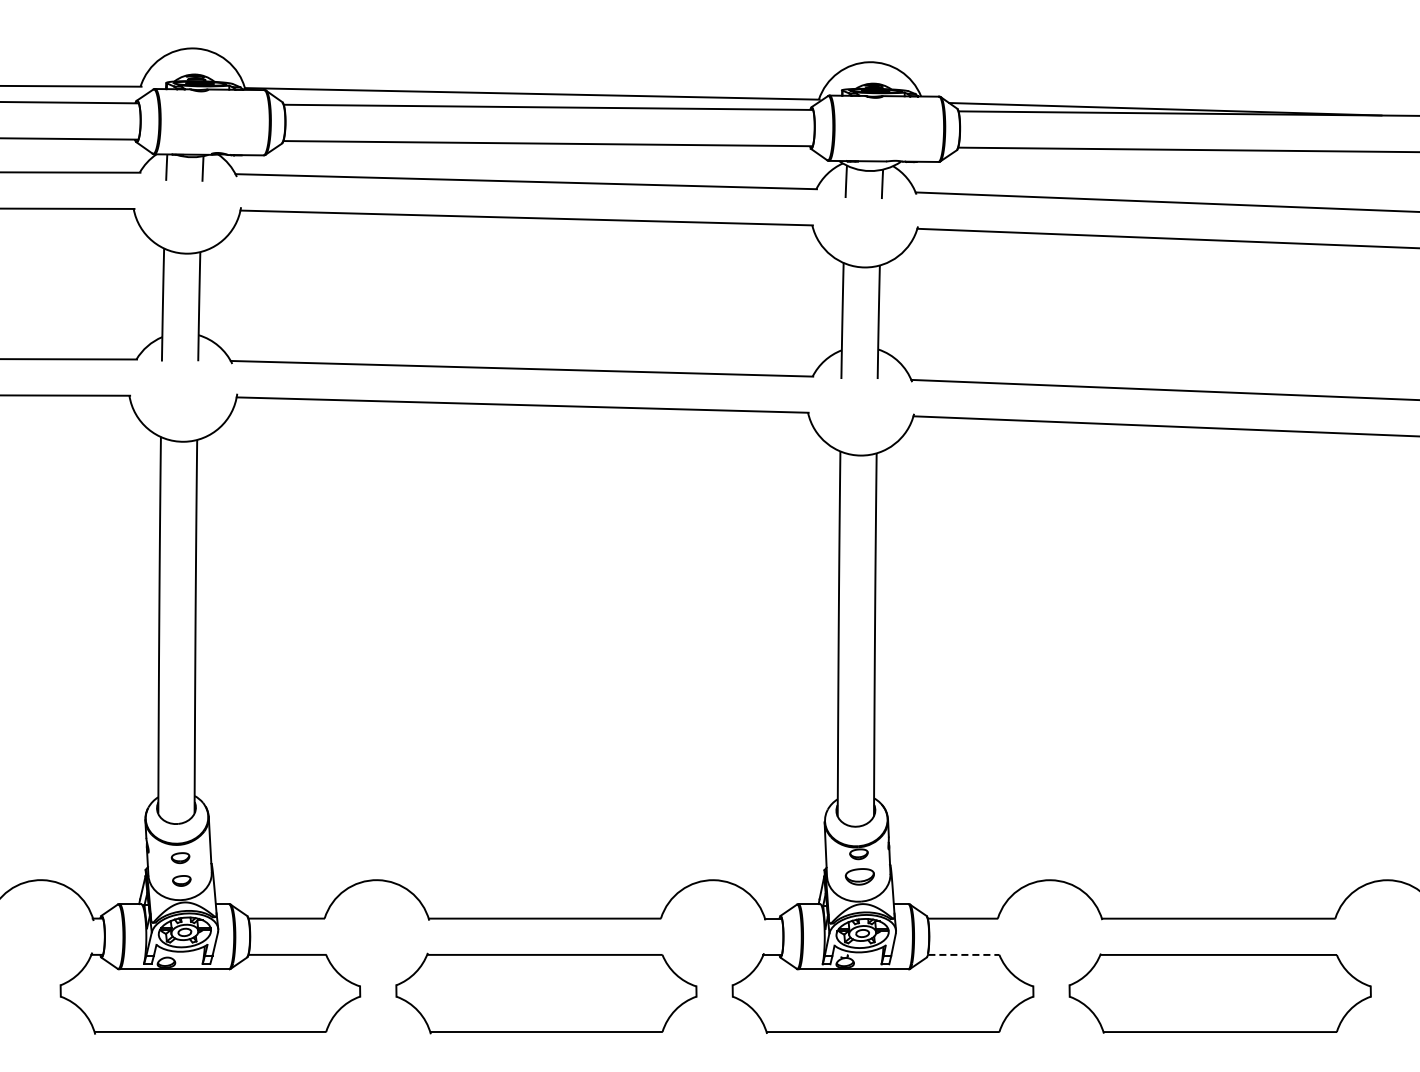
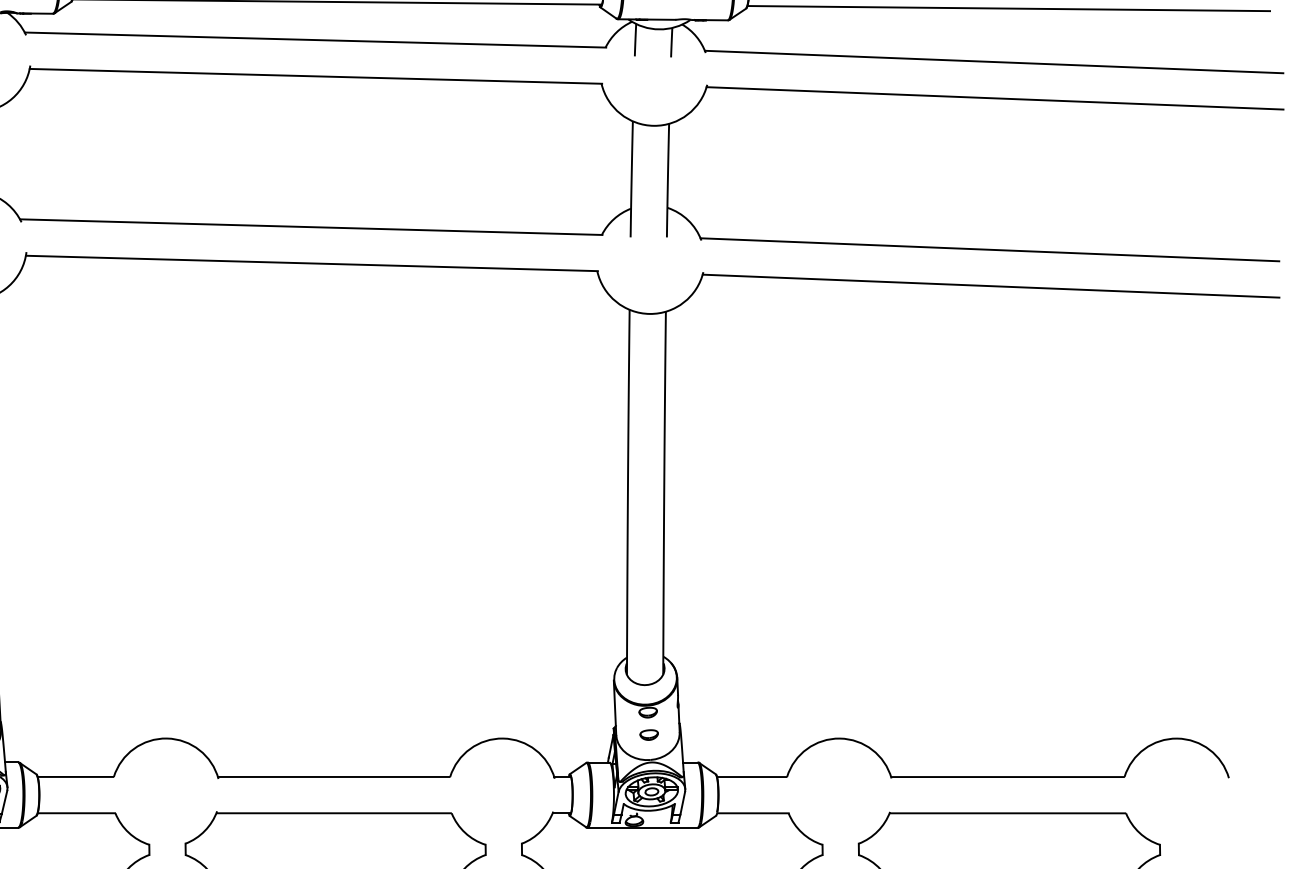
part: (859, 876) -> (648, 734), size x0.62
line: (963, 954) -> (752, 812), dashed -> solid

